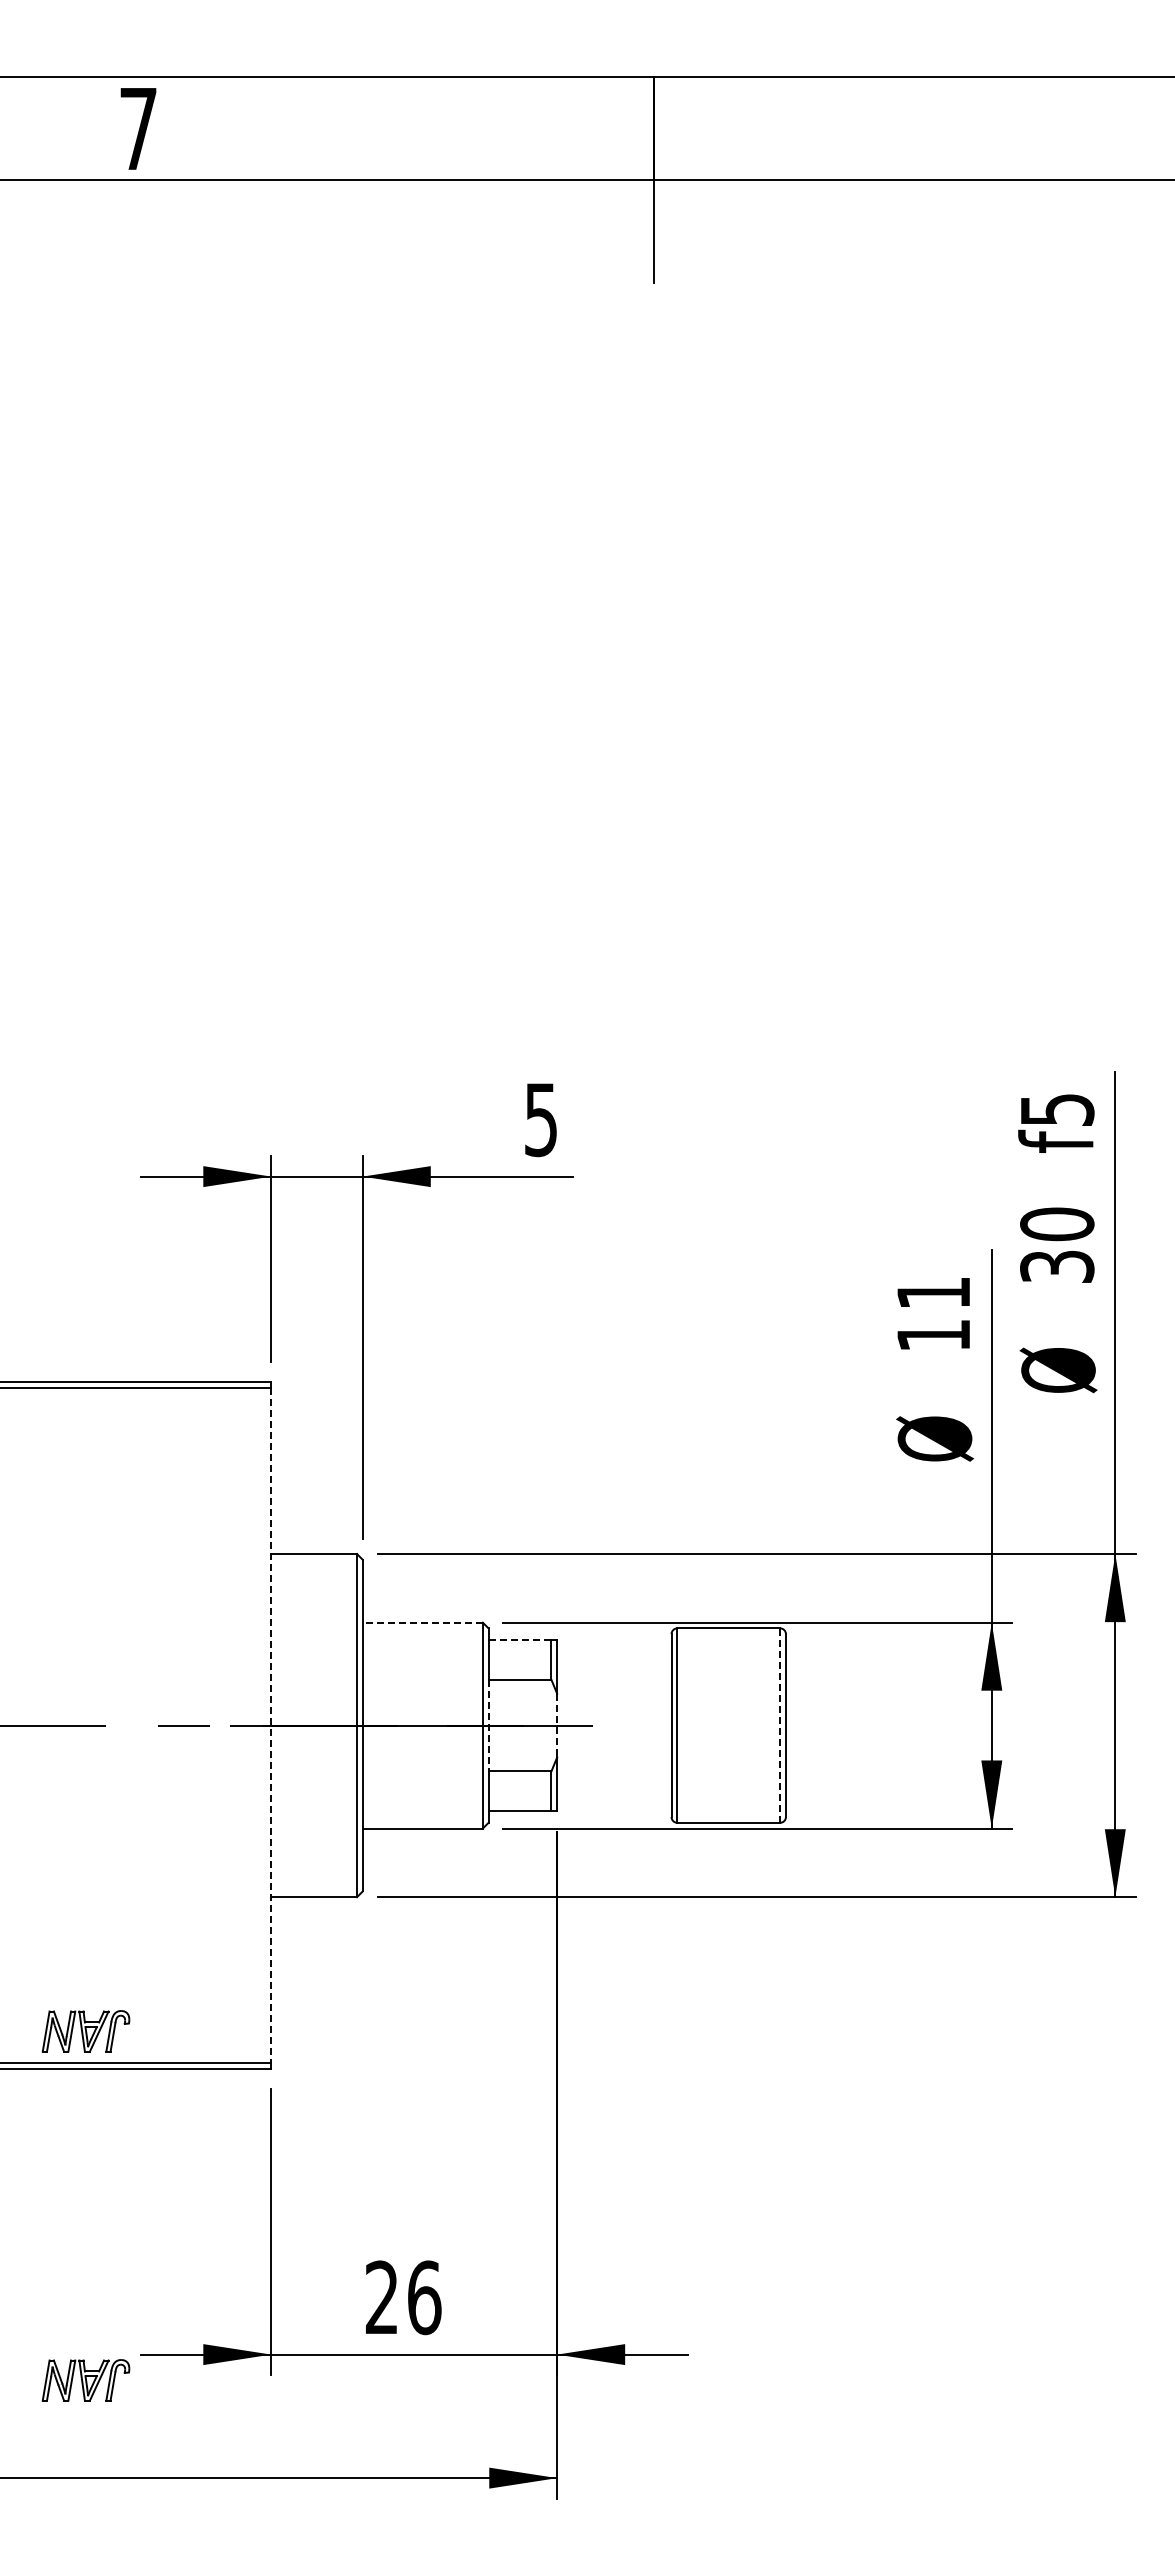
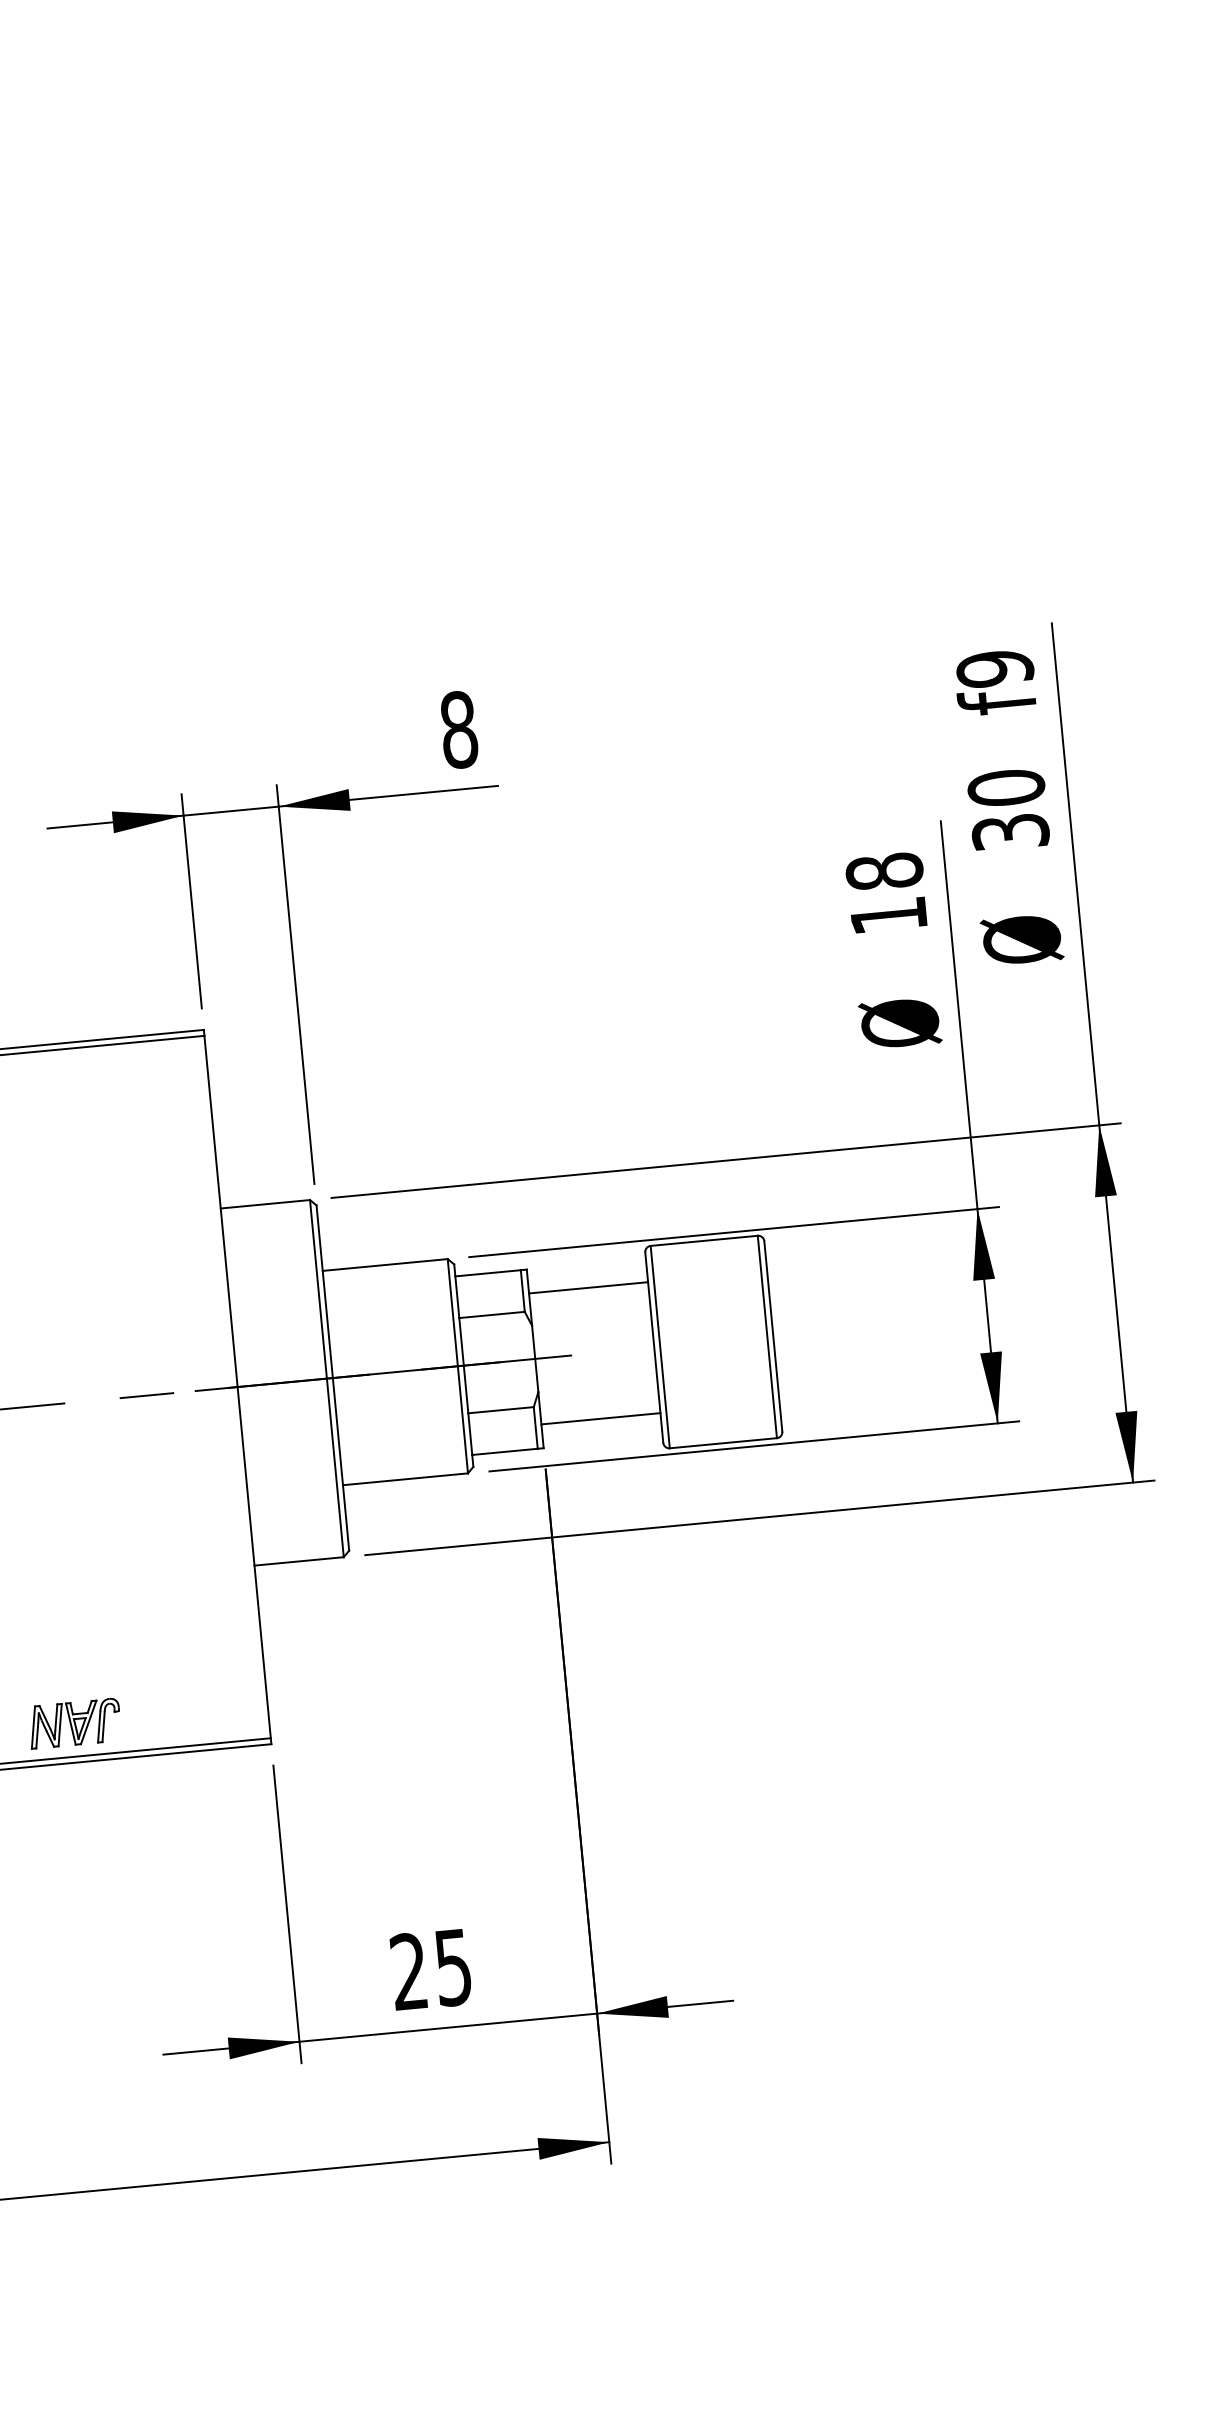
text: (1057, 1109) -> (995, 668), f5 -> f9
text: (540, 1119) -> (458, 729), 5 -> 8
text: (933, 1292) -> (884, 871), 11 -> 18
line: (422, 1622) -> (384, 1264), dashed -> solid
line: (520, 1639) -> (488, 1272), dashed -> solid
line: (614, 1662) -> (588, 1287), added
line: (488, 1725) -> (463, 1365), dashed -> solid
line: (557, 1725) -> (535, 1358), dashed -> solid
line: (780, 1725) -> (767, 1336), dashed -> solid
line: (271, 1726) -> (237, 1387), dashed -> solid
line: (614, 1788) -> (601, 1418), added
text: (424, 2297) -> (453, 1967), 26 -> 25
part: (85, 2380) -> (108, 2086), removed

